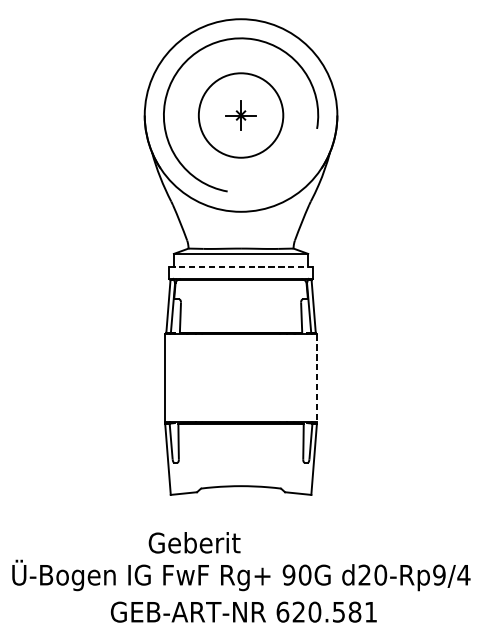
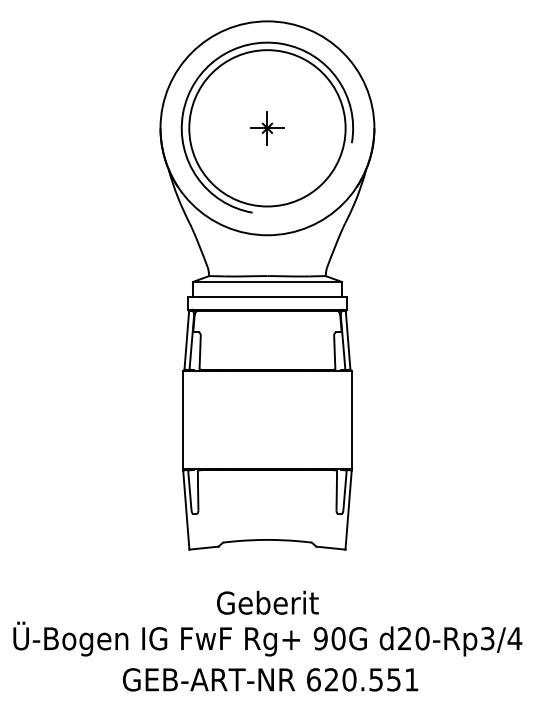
circle: (241, 115) -> (267, 128), size x1.67
line: (241, 266) -> (267, 296), dashed -> solid
line: (317, 378) -> (352, 420), dashed -> solid
text: (194, 542) -> (267, 602), moved
text: (439, 574) -> (487, 638), d20-Rp9/4 -> d20-Rp3/4
text: (354, 611) -> (393, 679), 620.581 -> 620.551

